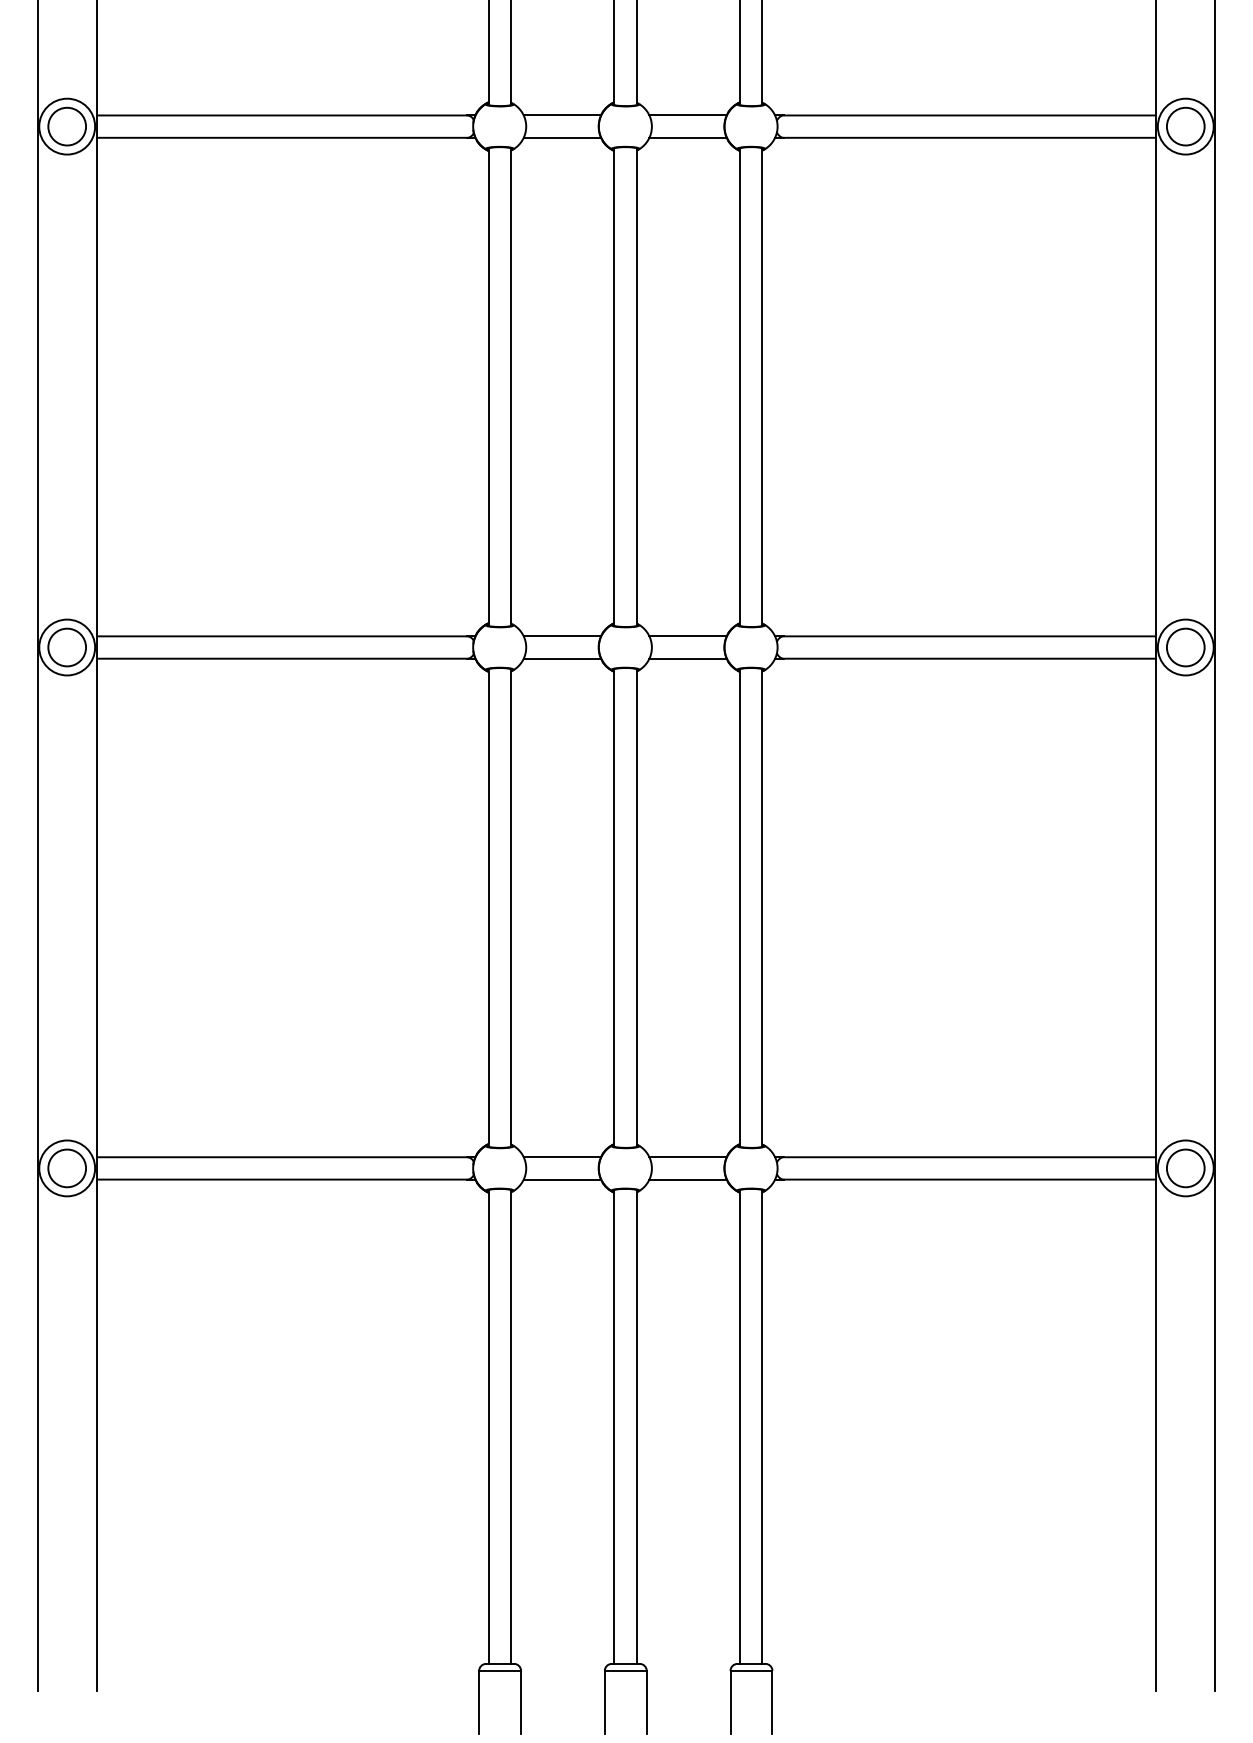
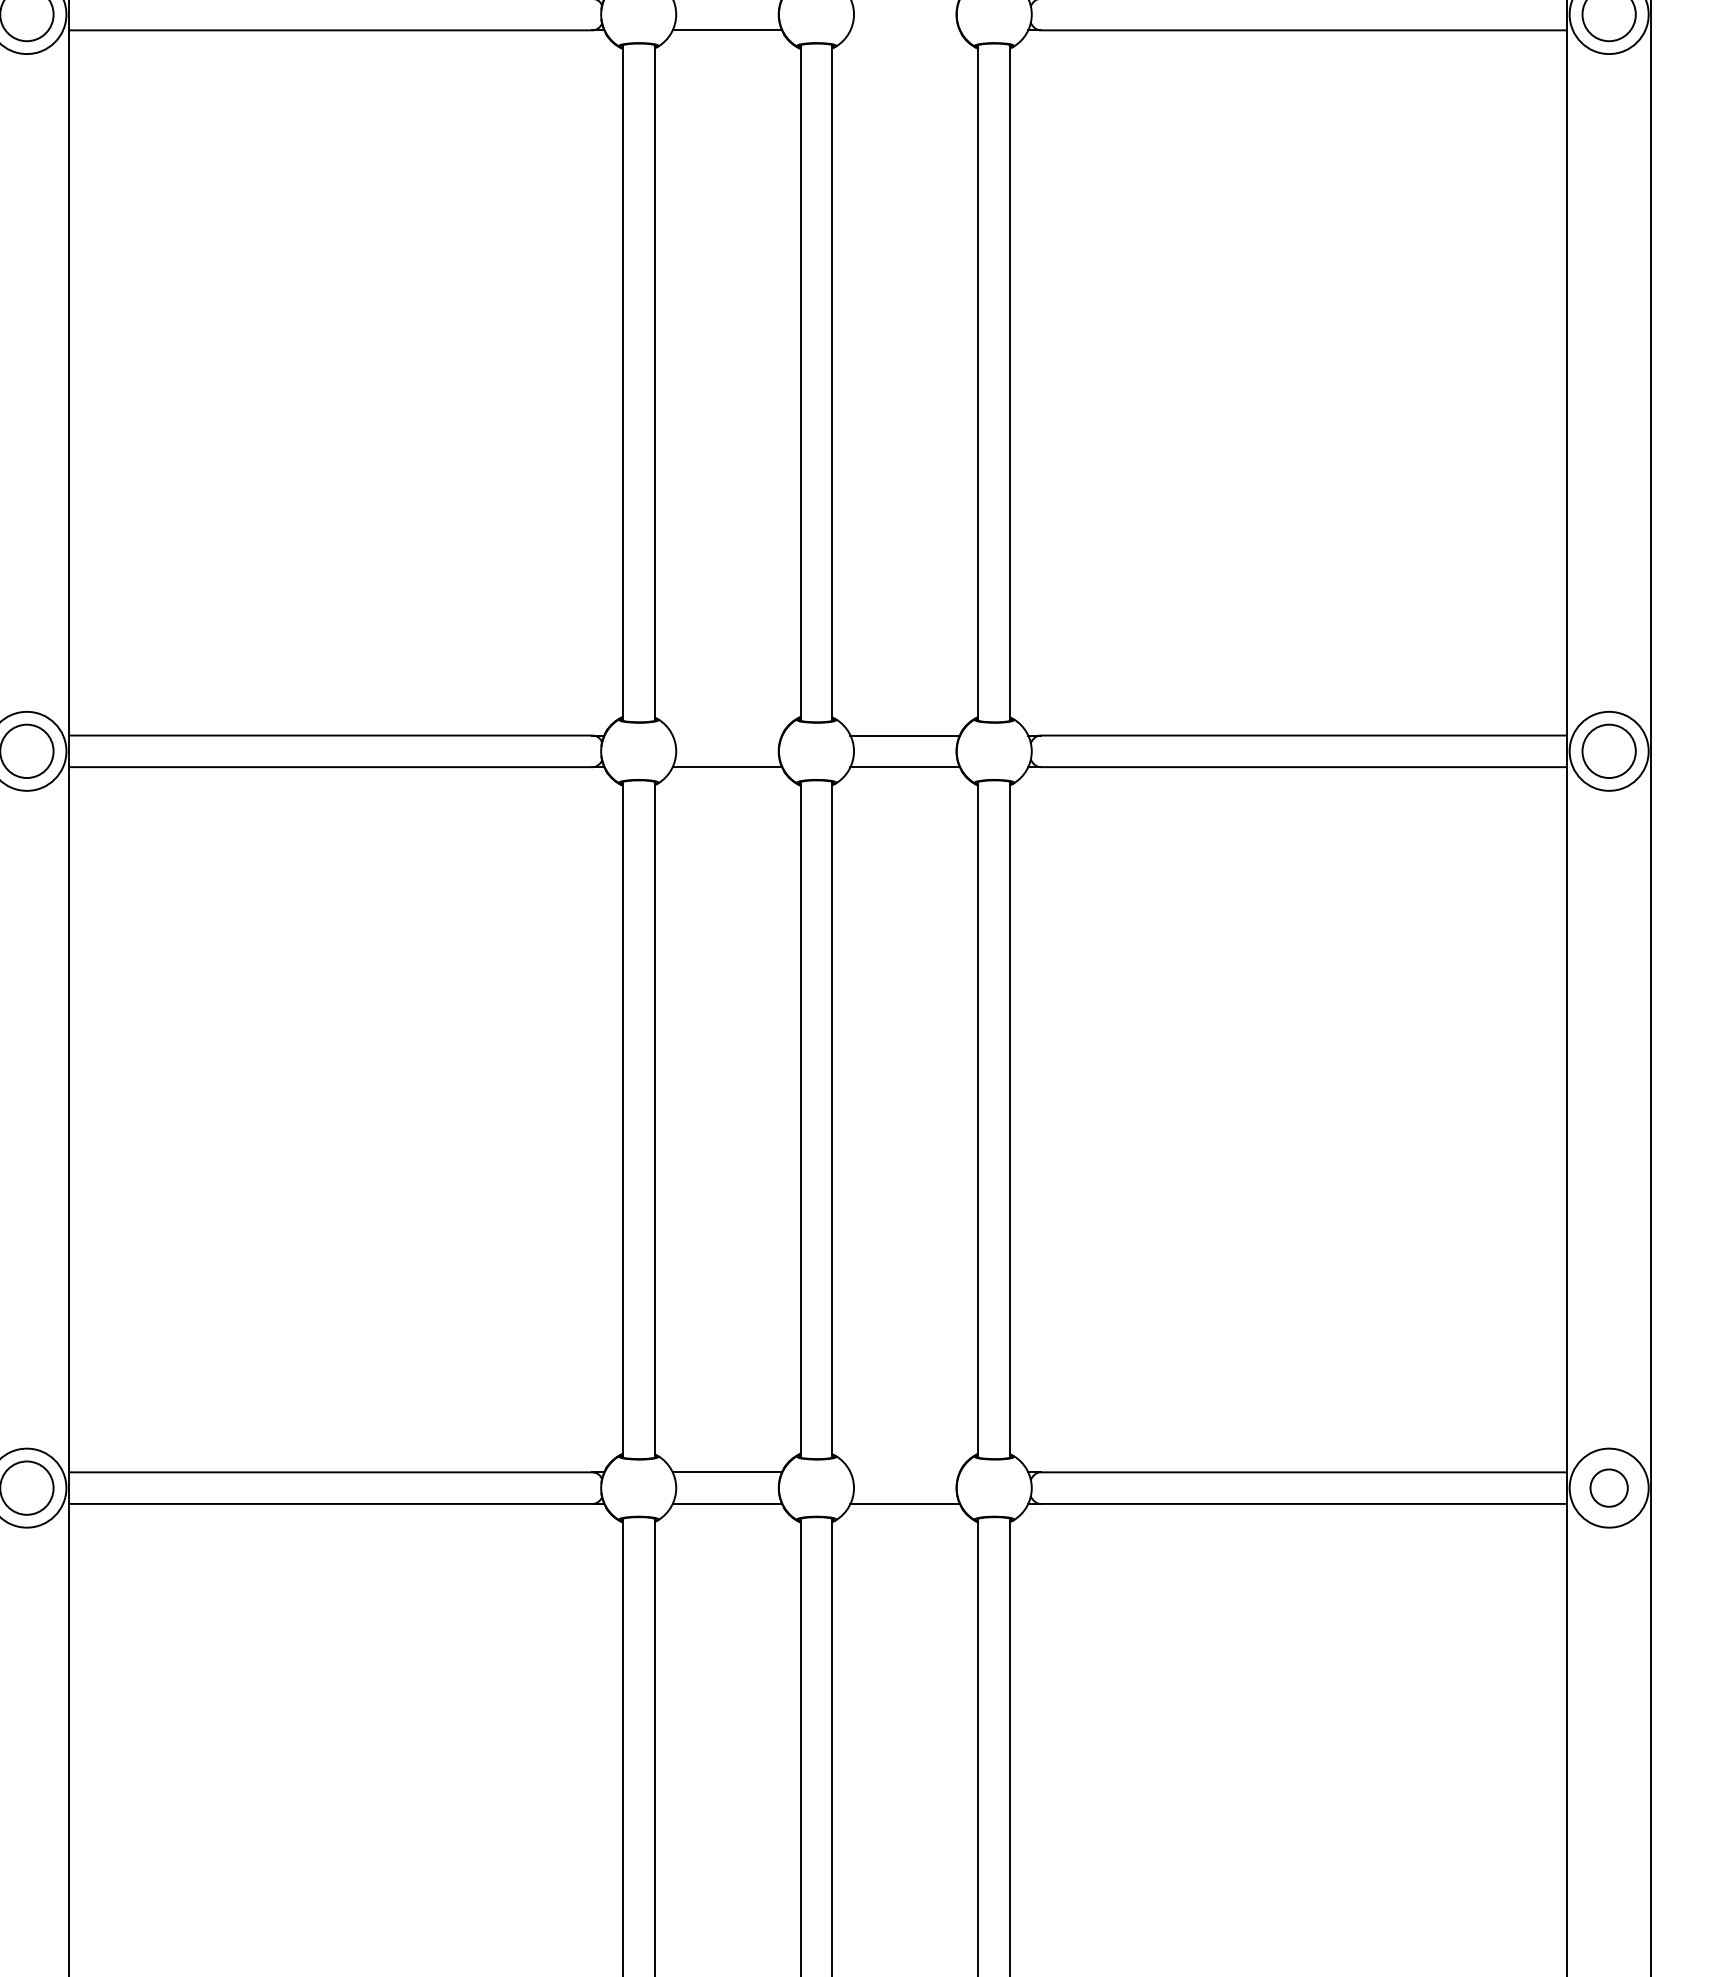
line: (687, 137) -> (904, 29), removed
line: (562, 636) -> (727, 735), removed
line: (687, 1157) -> (904, 1472), removed
circle: (1185, 1168) -> (1608, 1488), size x0.7

